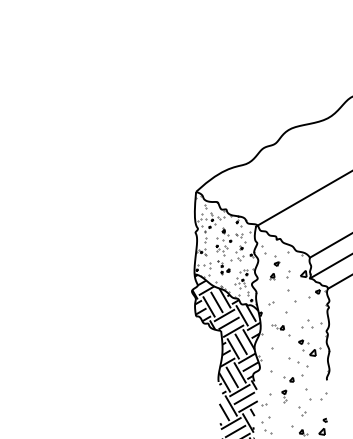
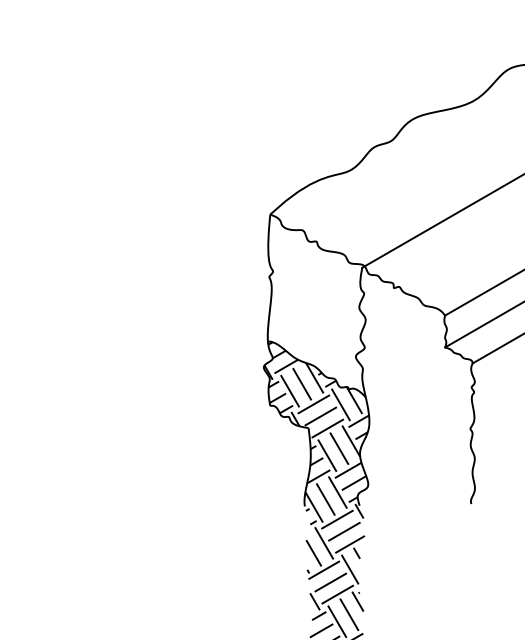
hatch: (226, 250) -> (316, 304), removed
hatch: (290, 340) -> (415, 442), removed

